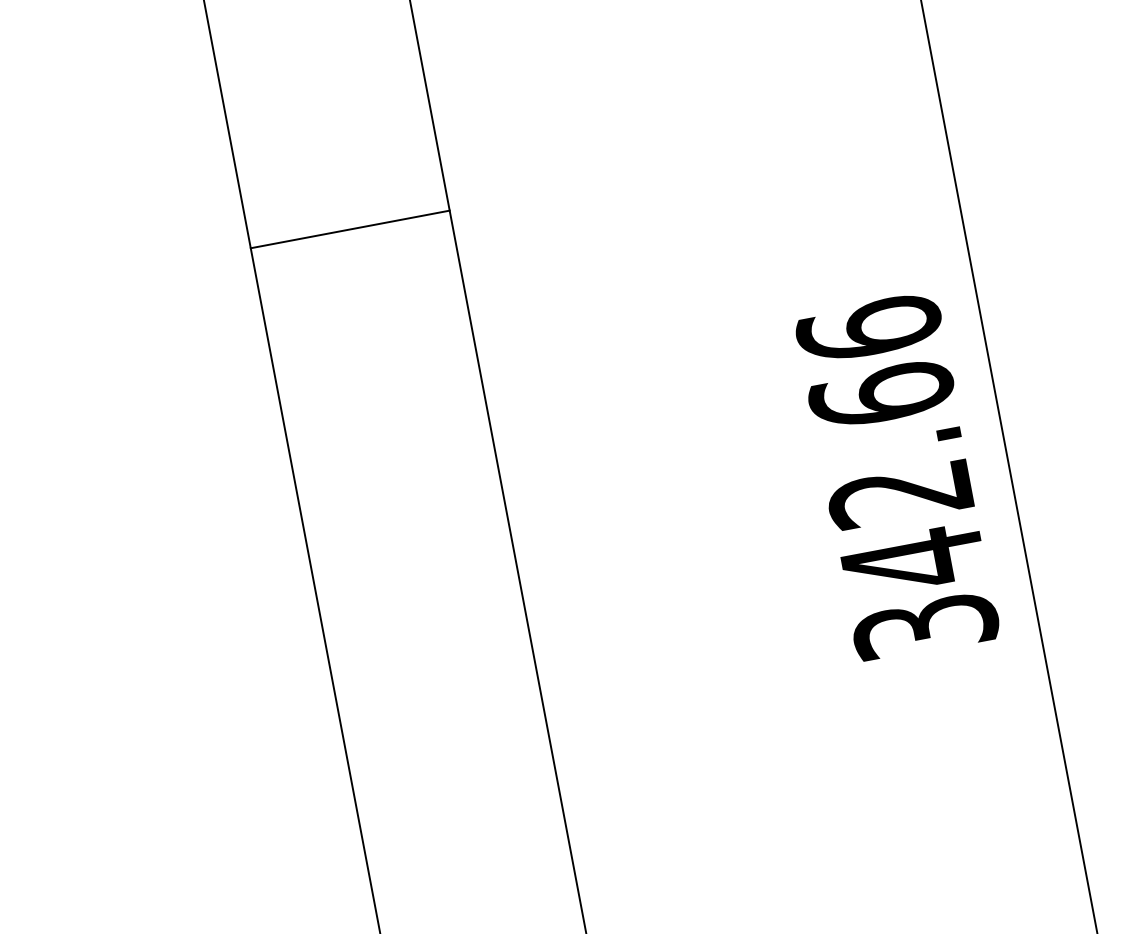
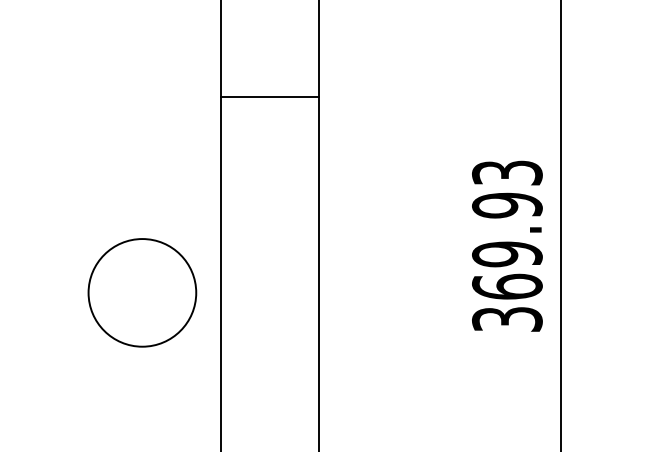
line: (350, 230) -> (269, 97), moved
text: (891, 445) -> (507, 230), 342.66 -> 369.93
circle: (173, 711) -> (142, 292), added

